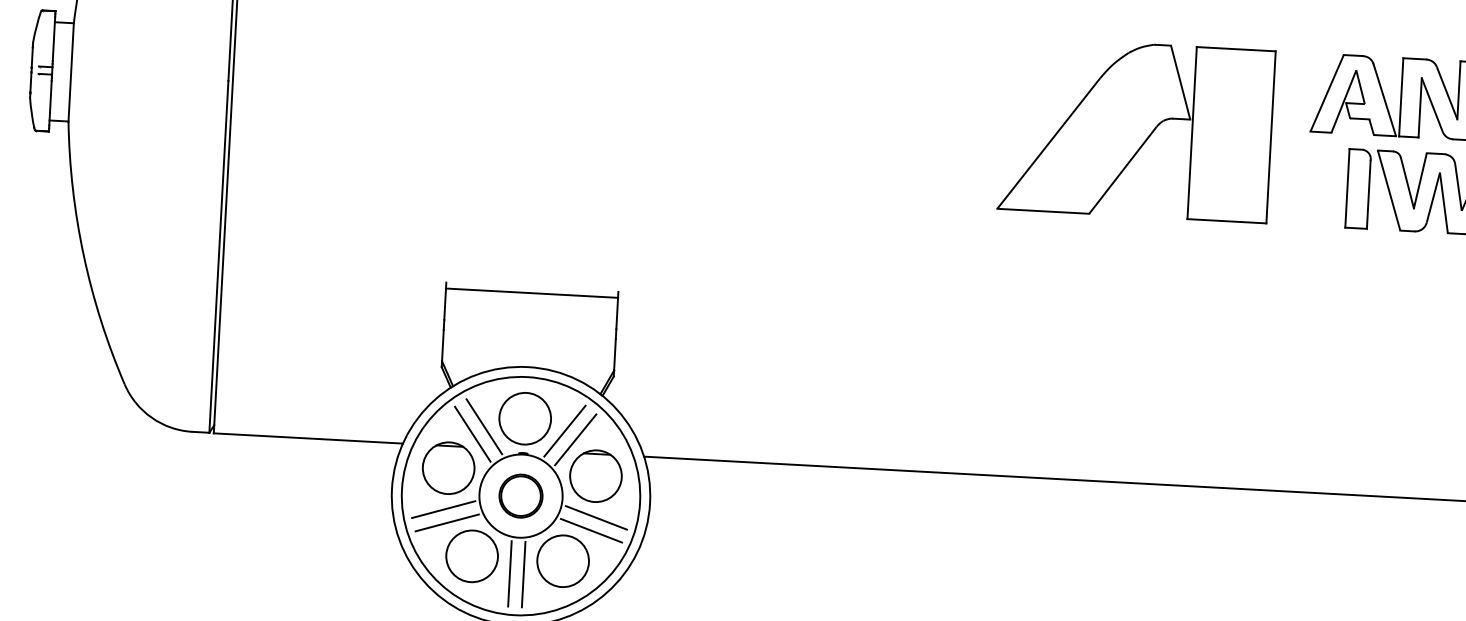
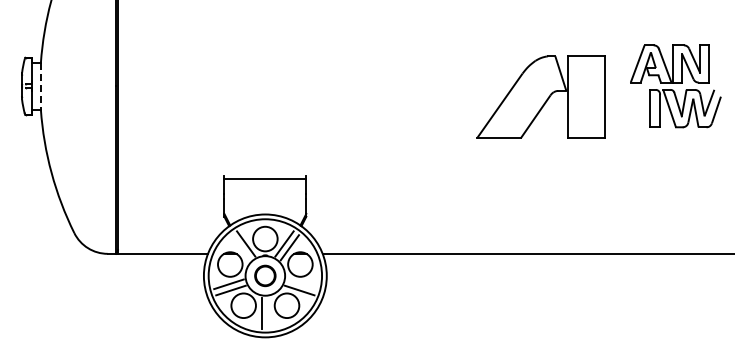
line: (70, 72) -> (40, 86), solid -> dashed
part: (1135, 128) -> (540, 96), moved
line: (472, 433) -> (240, 247), removed
line: (595, 518) -> (301, 284), removed
line: (523, 573) -> (268, 312), removed

